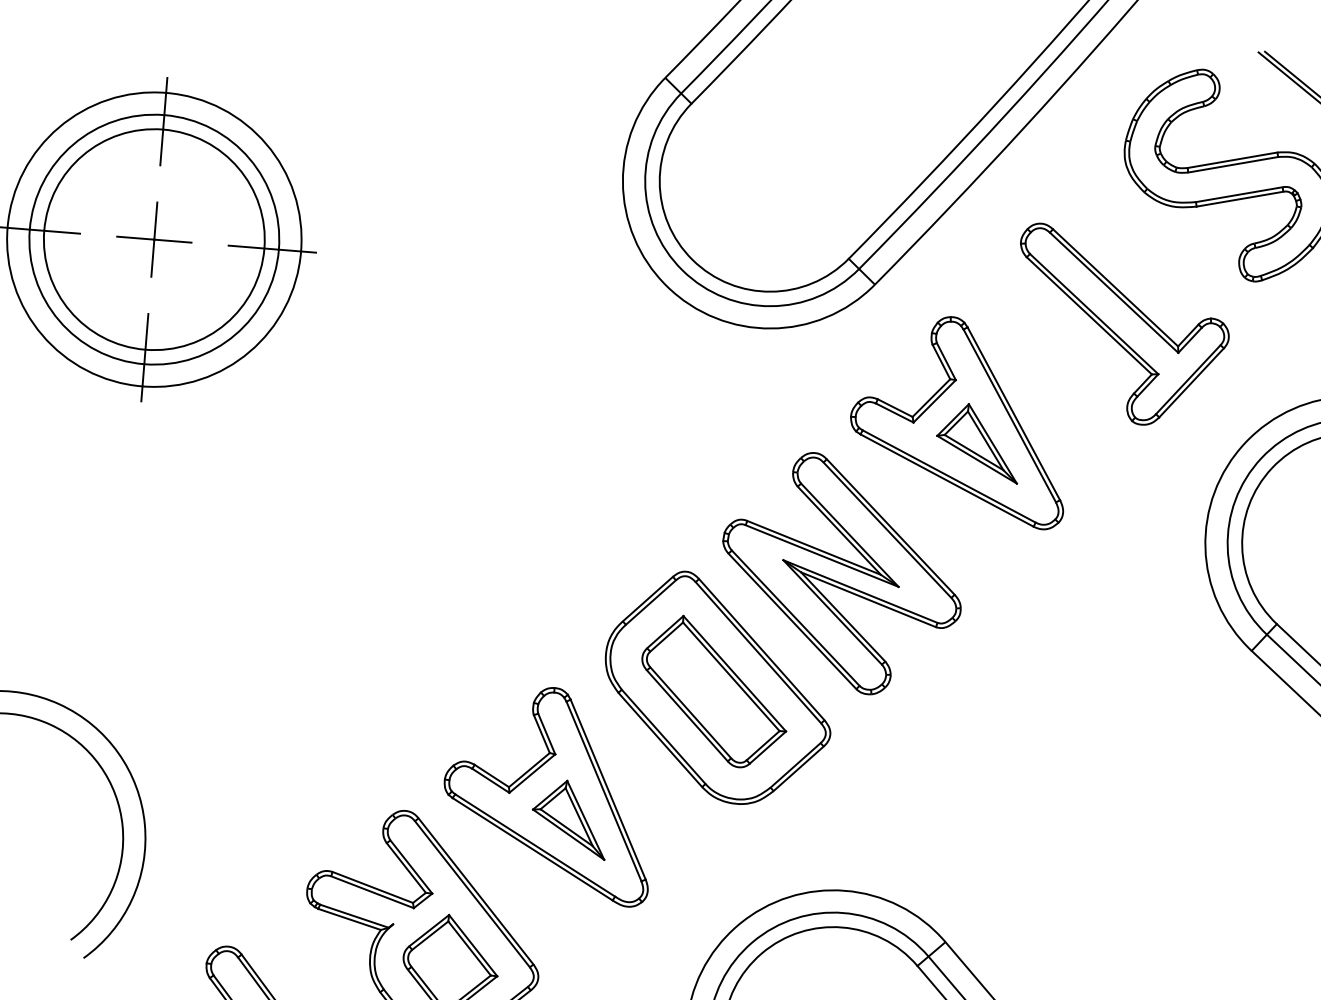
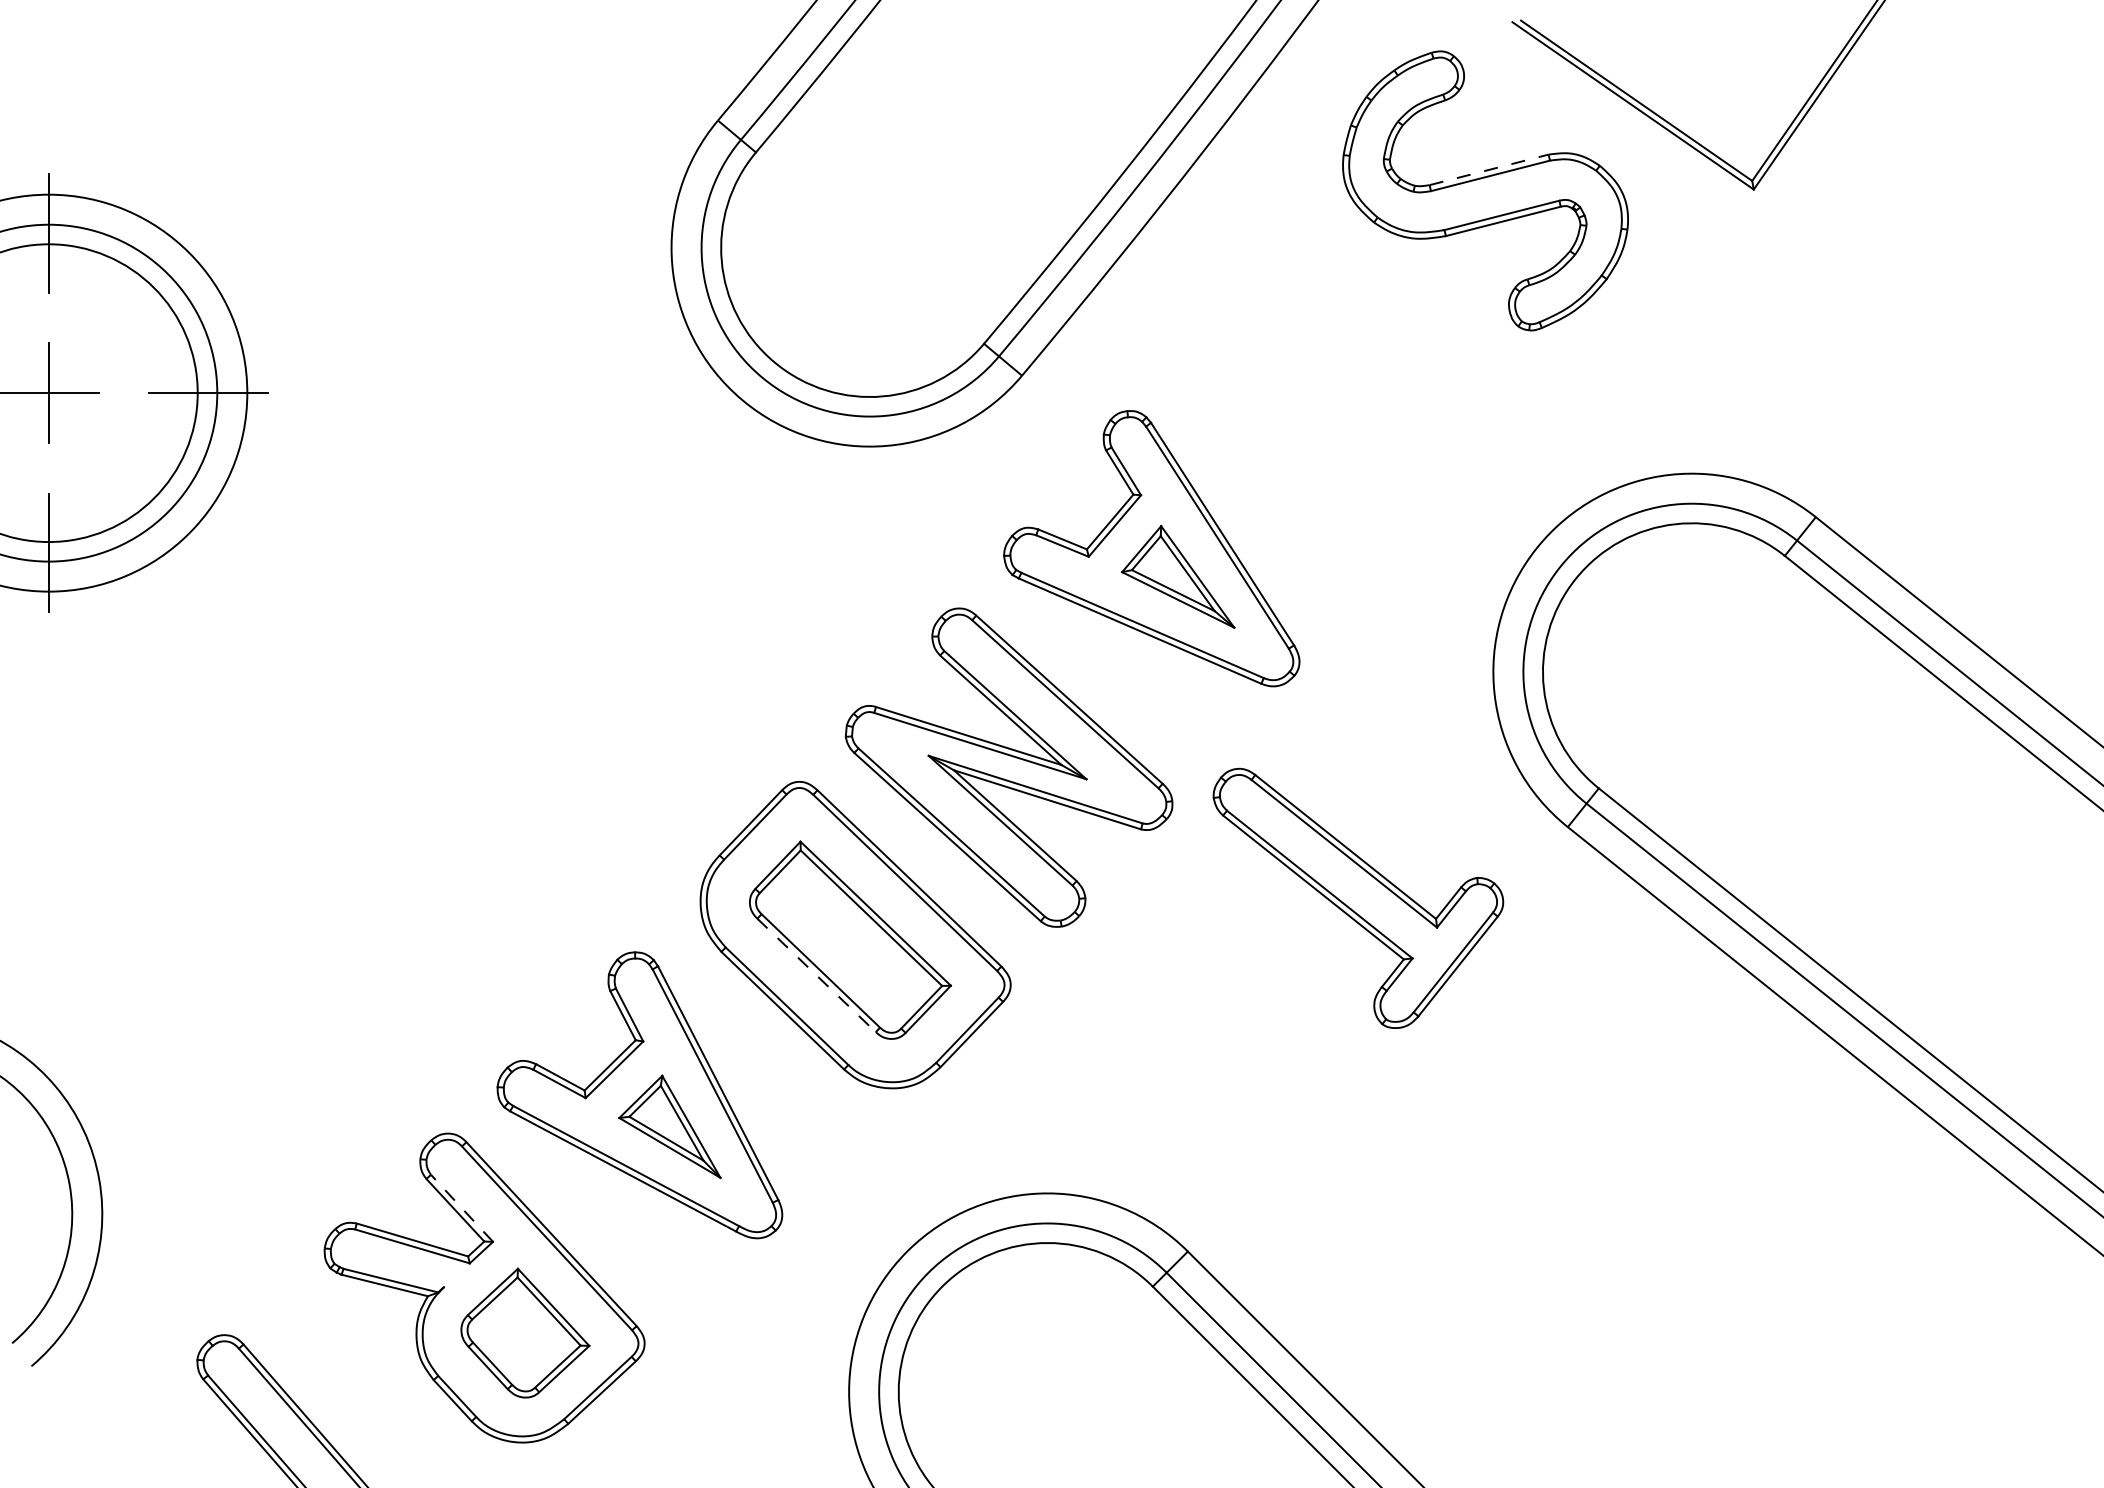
line: (1232, 159) -> (1489, 169), solid -> dashed
part: (1122, 325) -> (1358, 897), moved
line: (687, 715) -> (816, 975), solid -> dashed
line: (411, 867) -> (462, 1208), solid -> dashed

